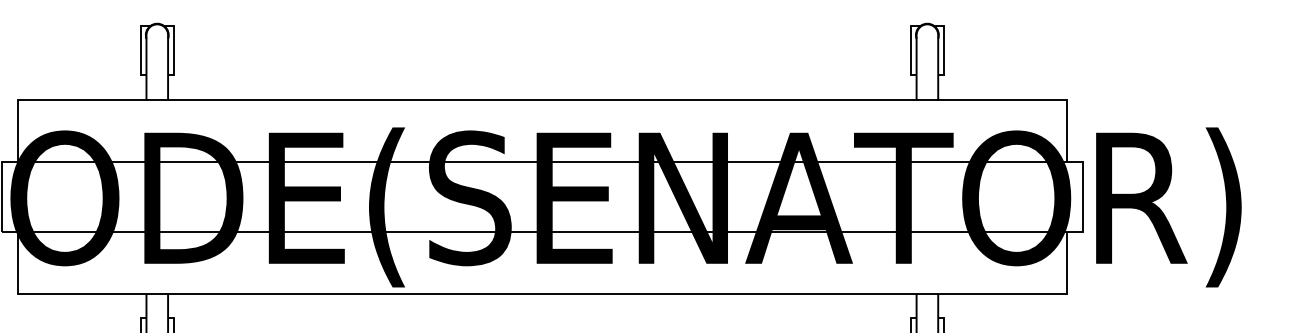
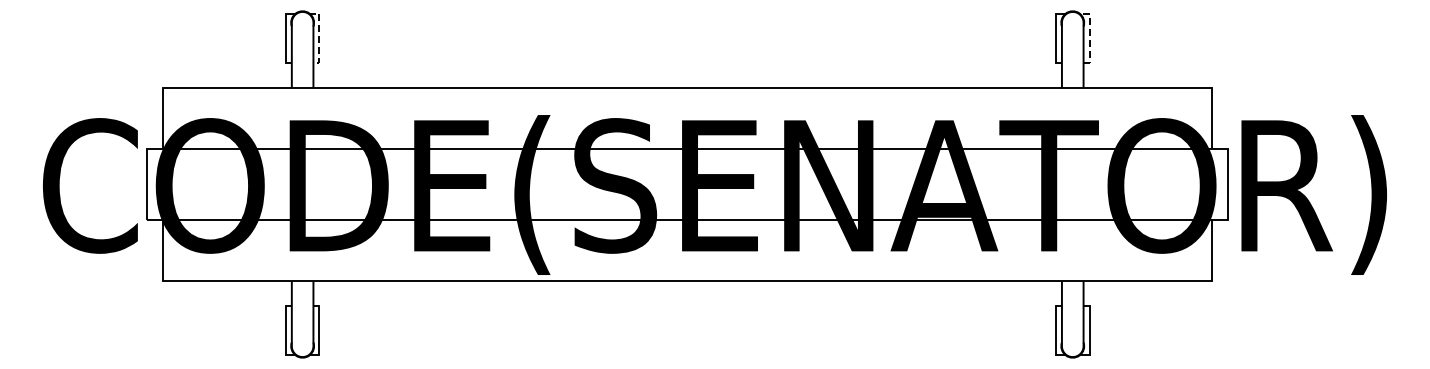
line: (944, 47) -> (1089, 35), solid -> dashed
line: (174, 48) -> (319, 36), solid -> dashed

